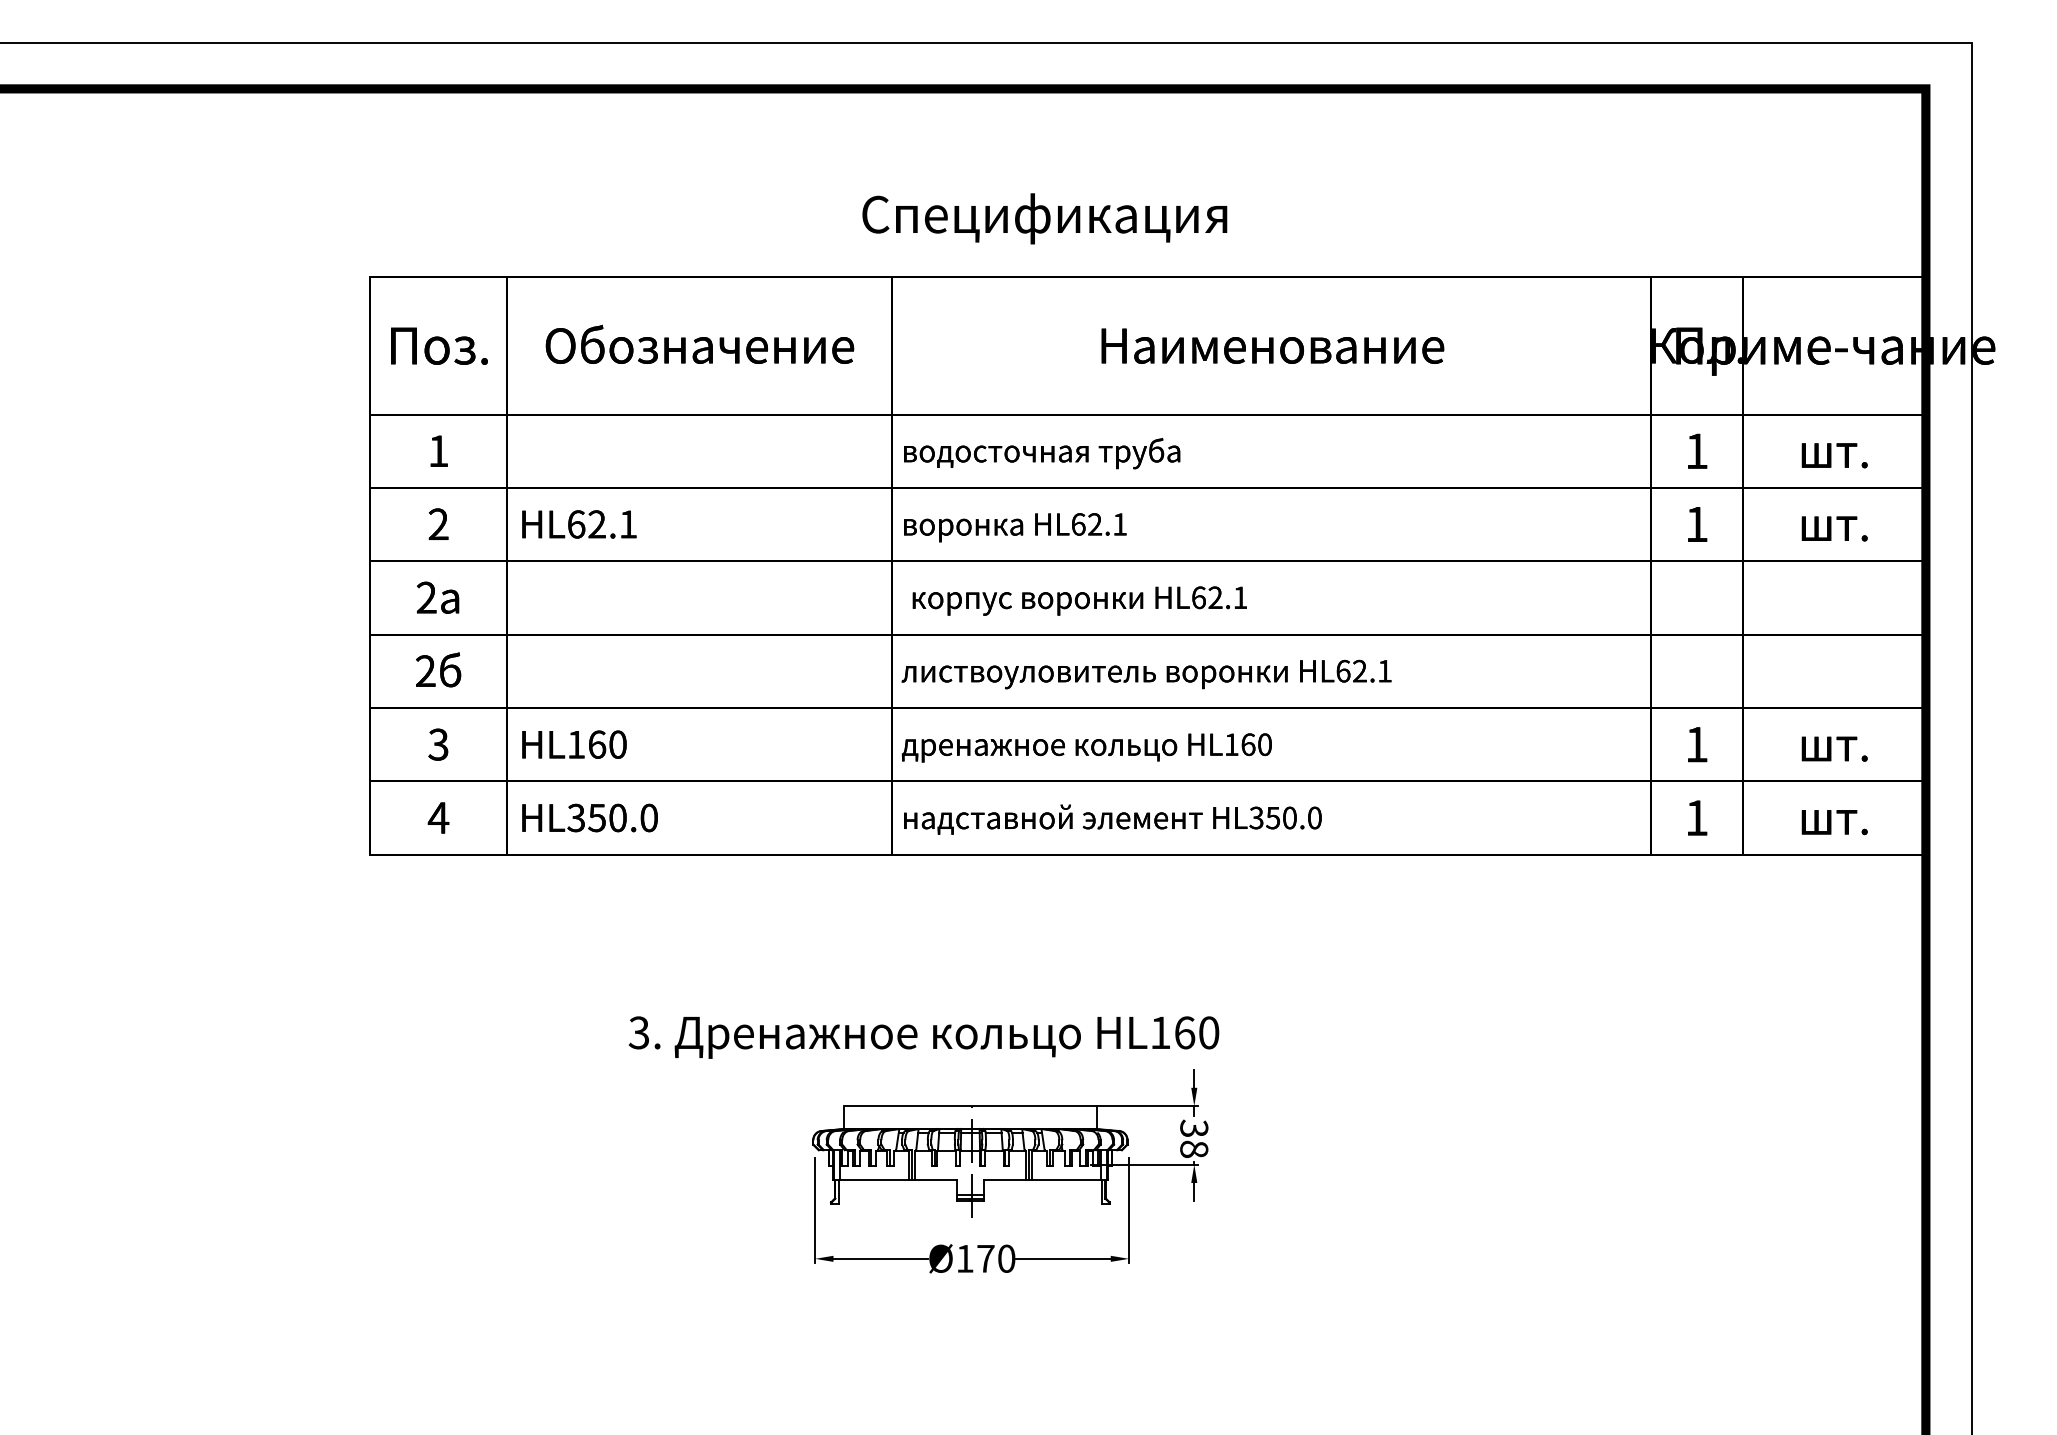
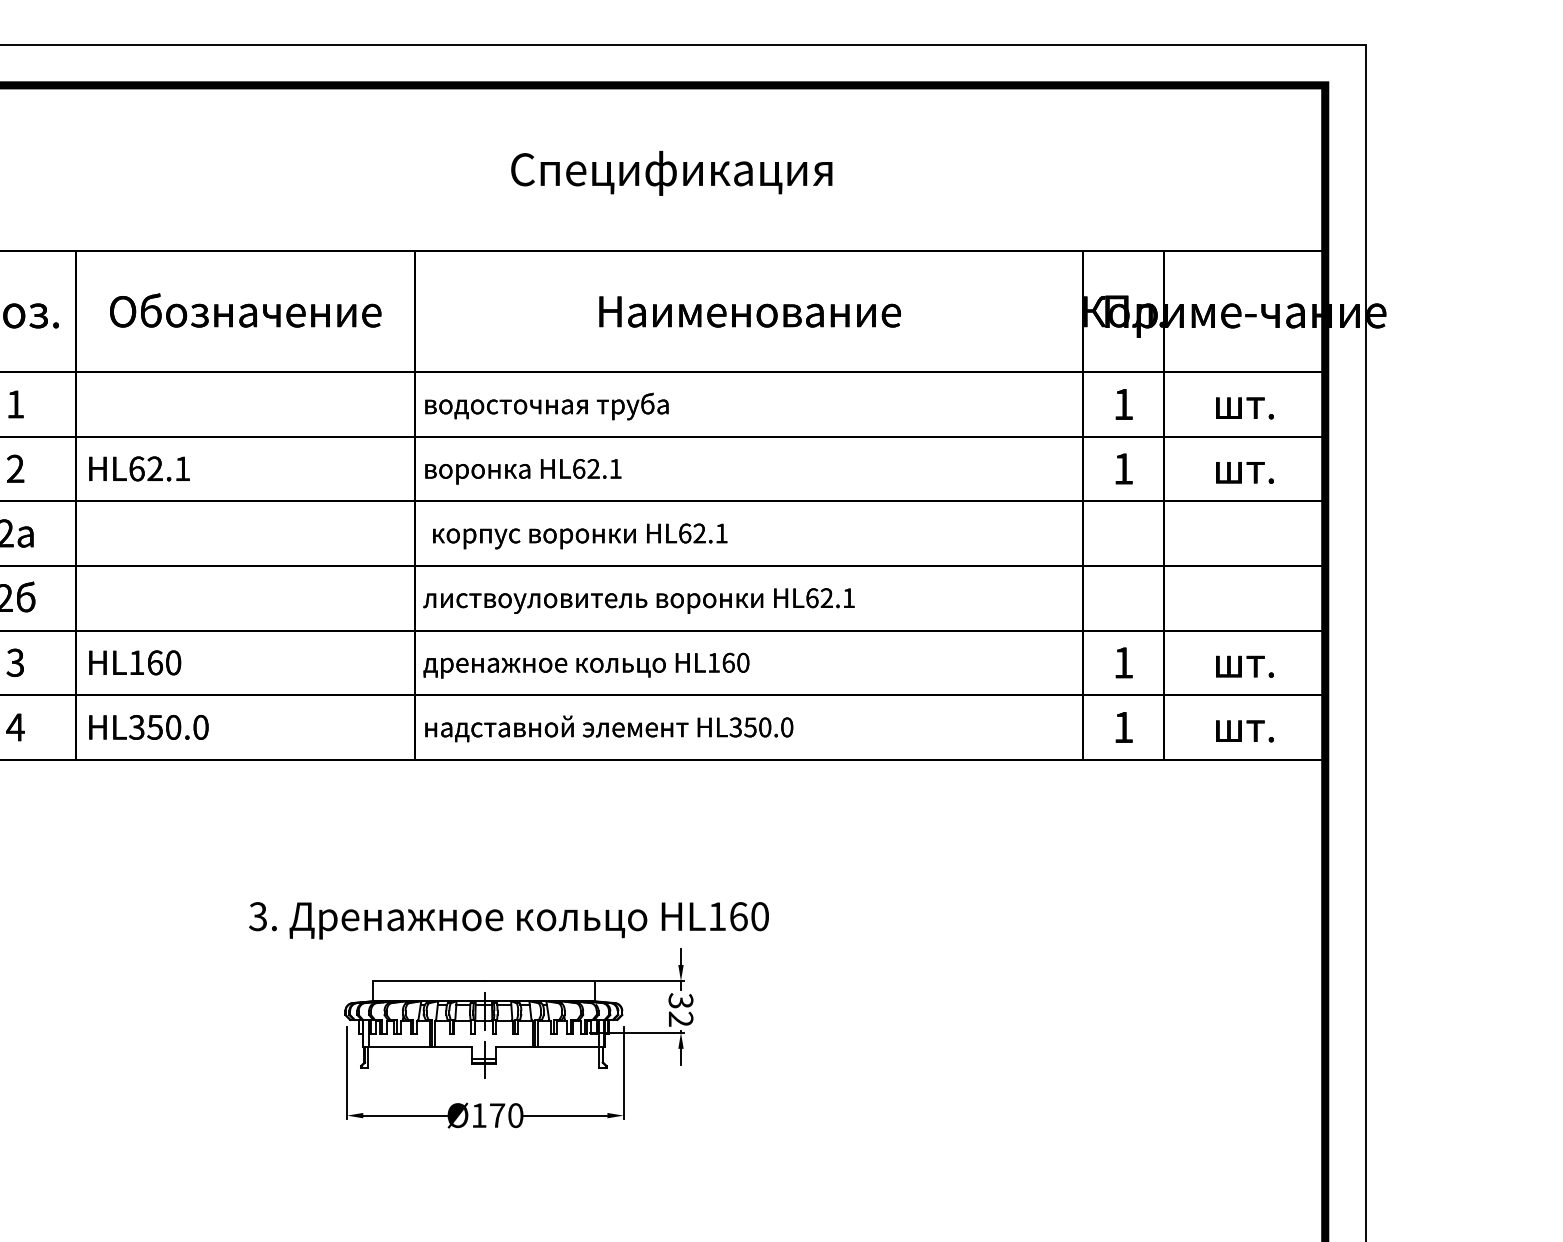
text: (1044, 218) -> (671, 173), moved
text: (923, 1037) -> (508, 920), moved
text: (1194, 1149) -> (681, 1019), 38 -> 32

